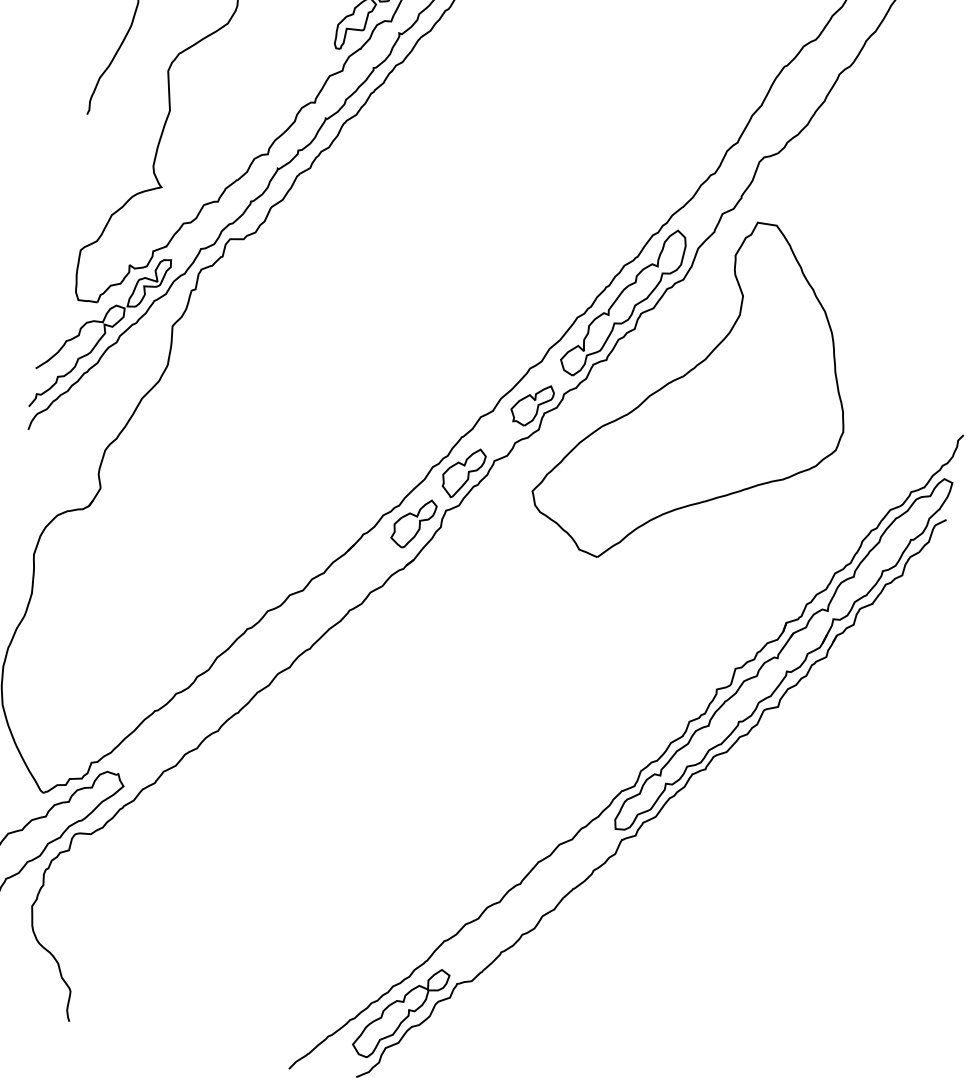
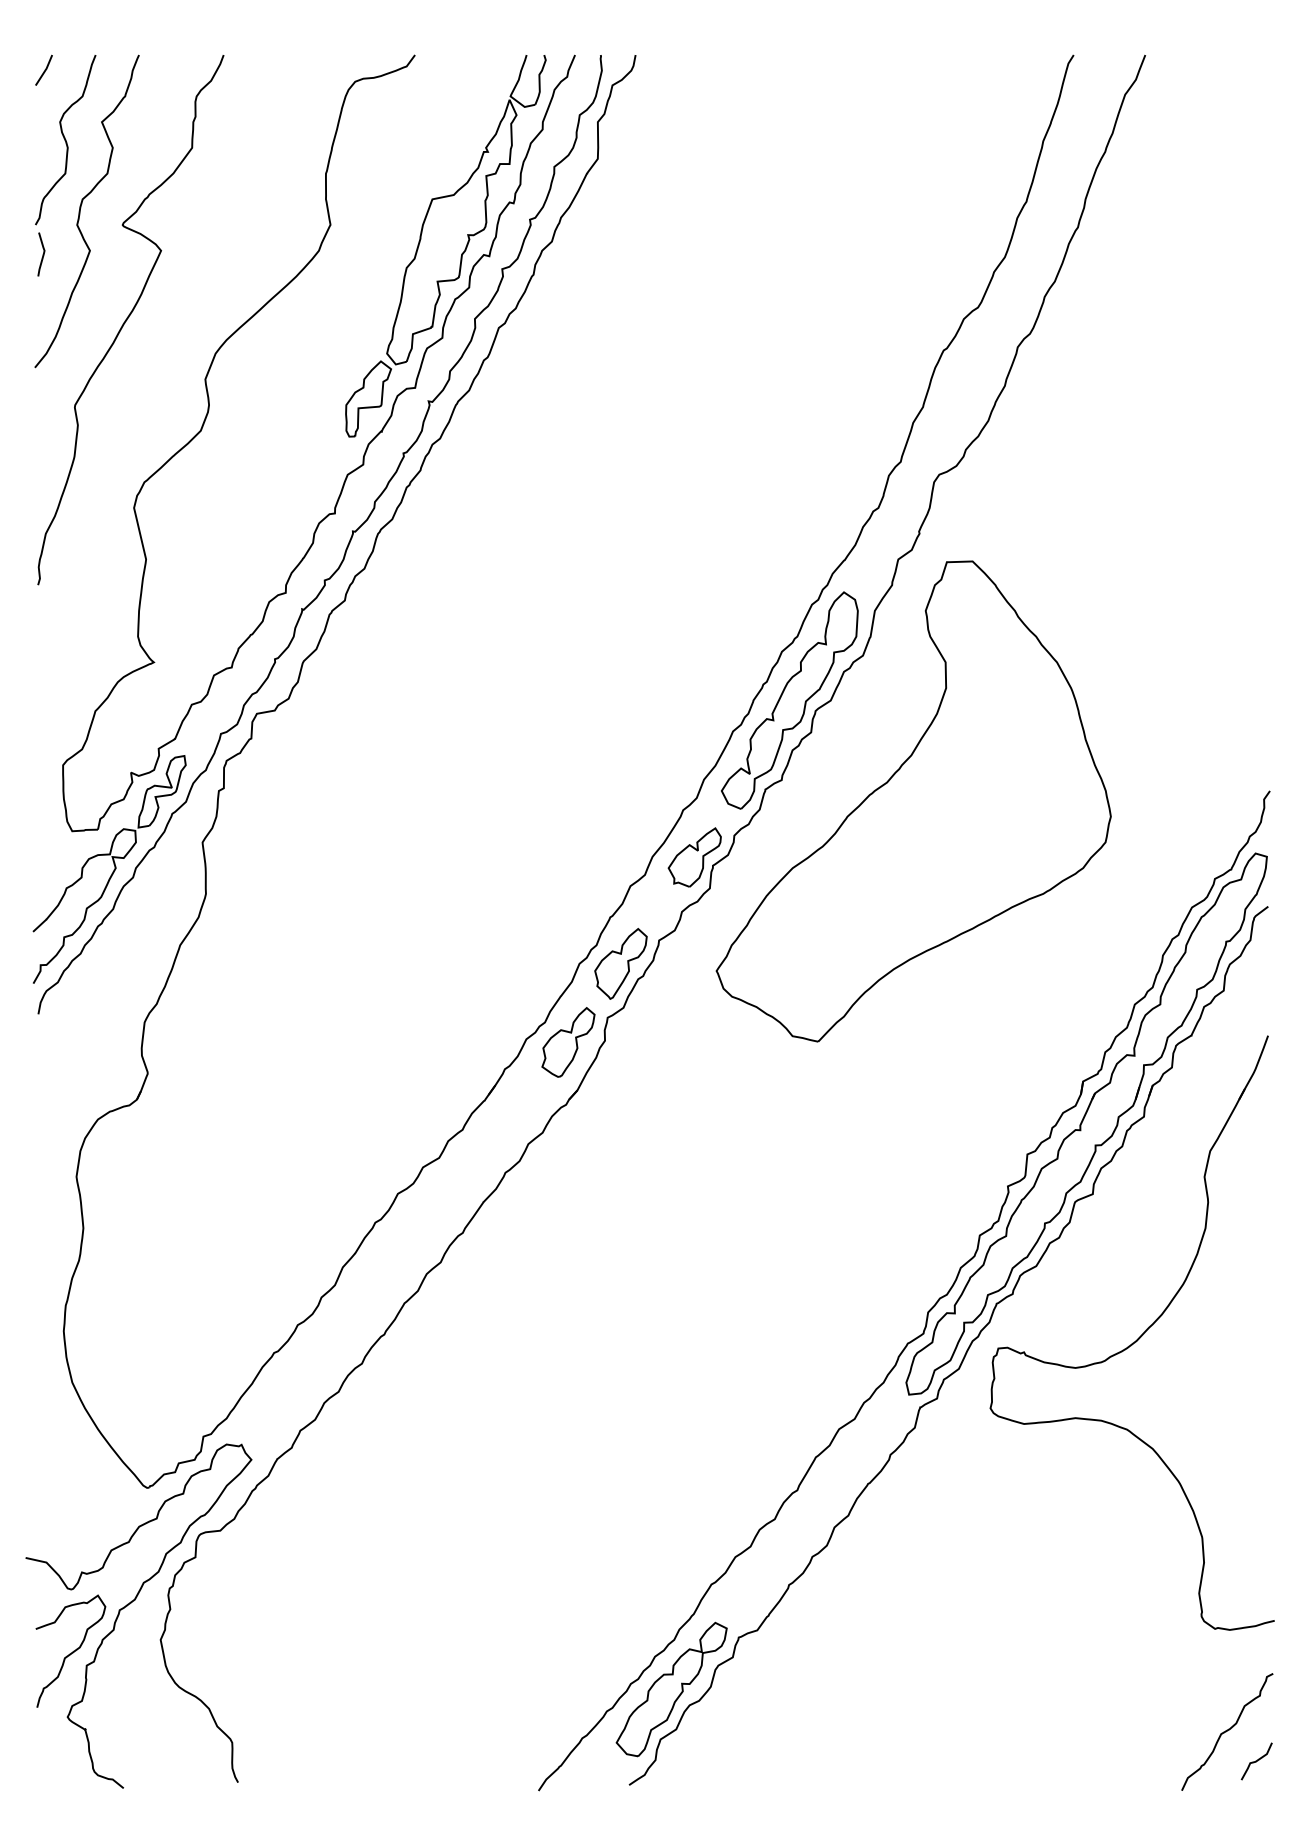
part: (791, 819) -> (1137, 1338), added

